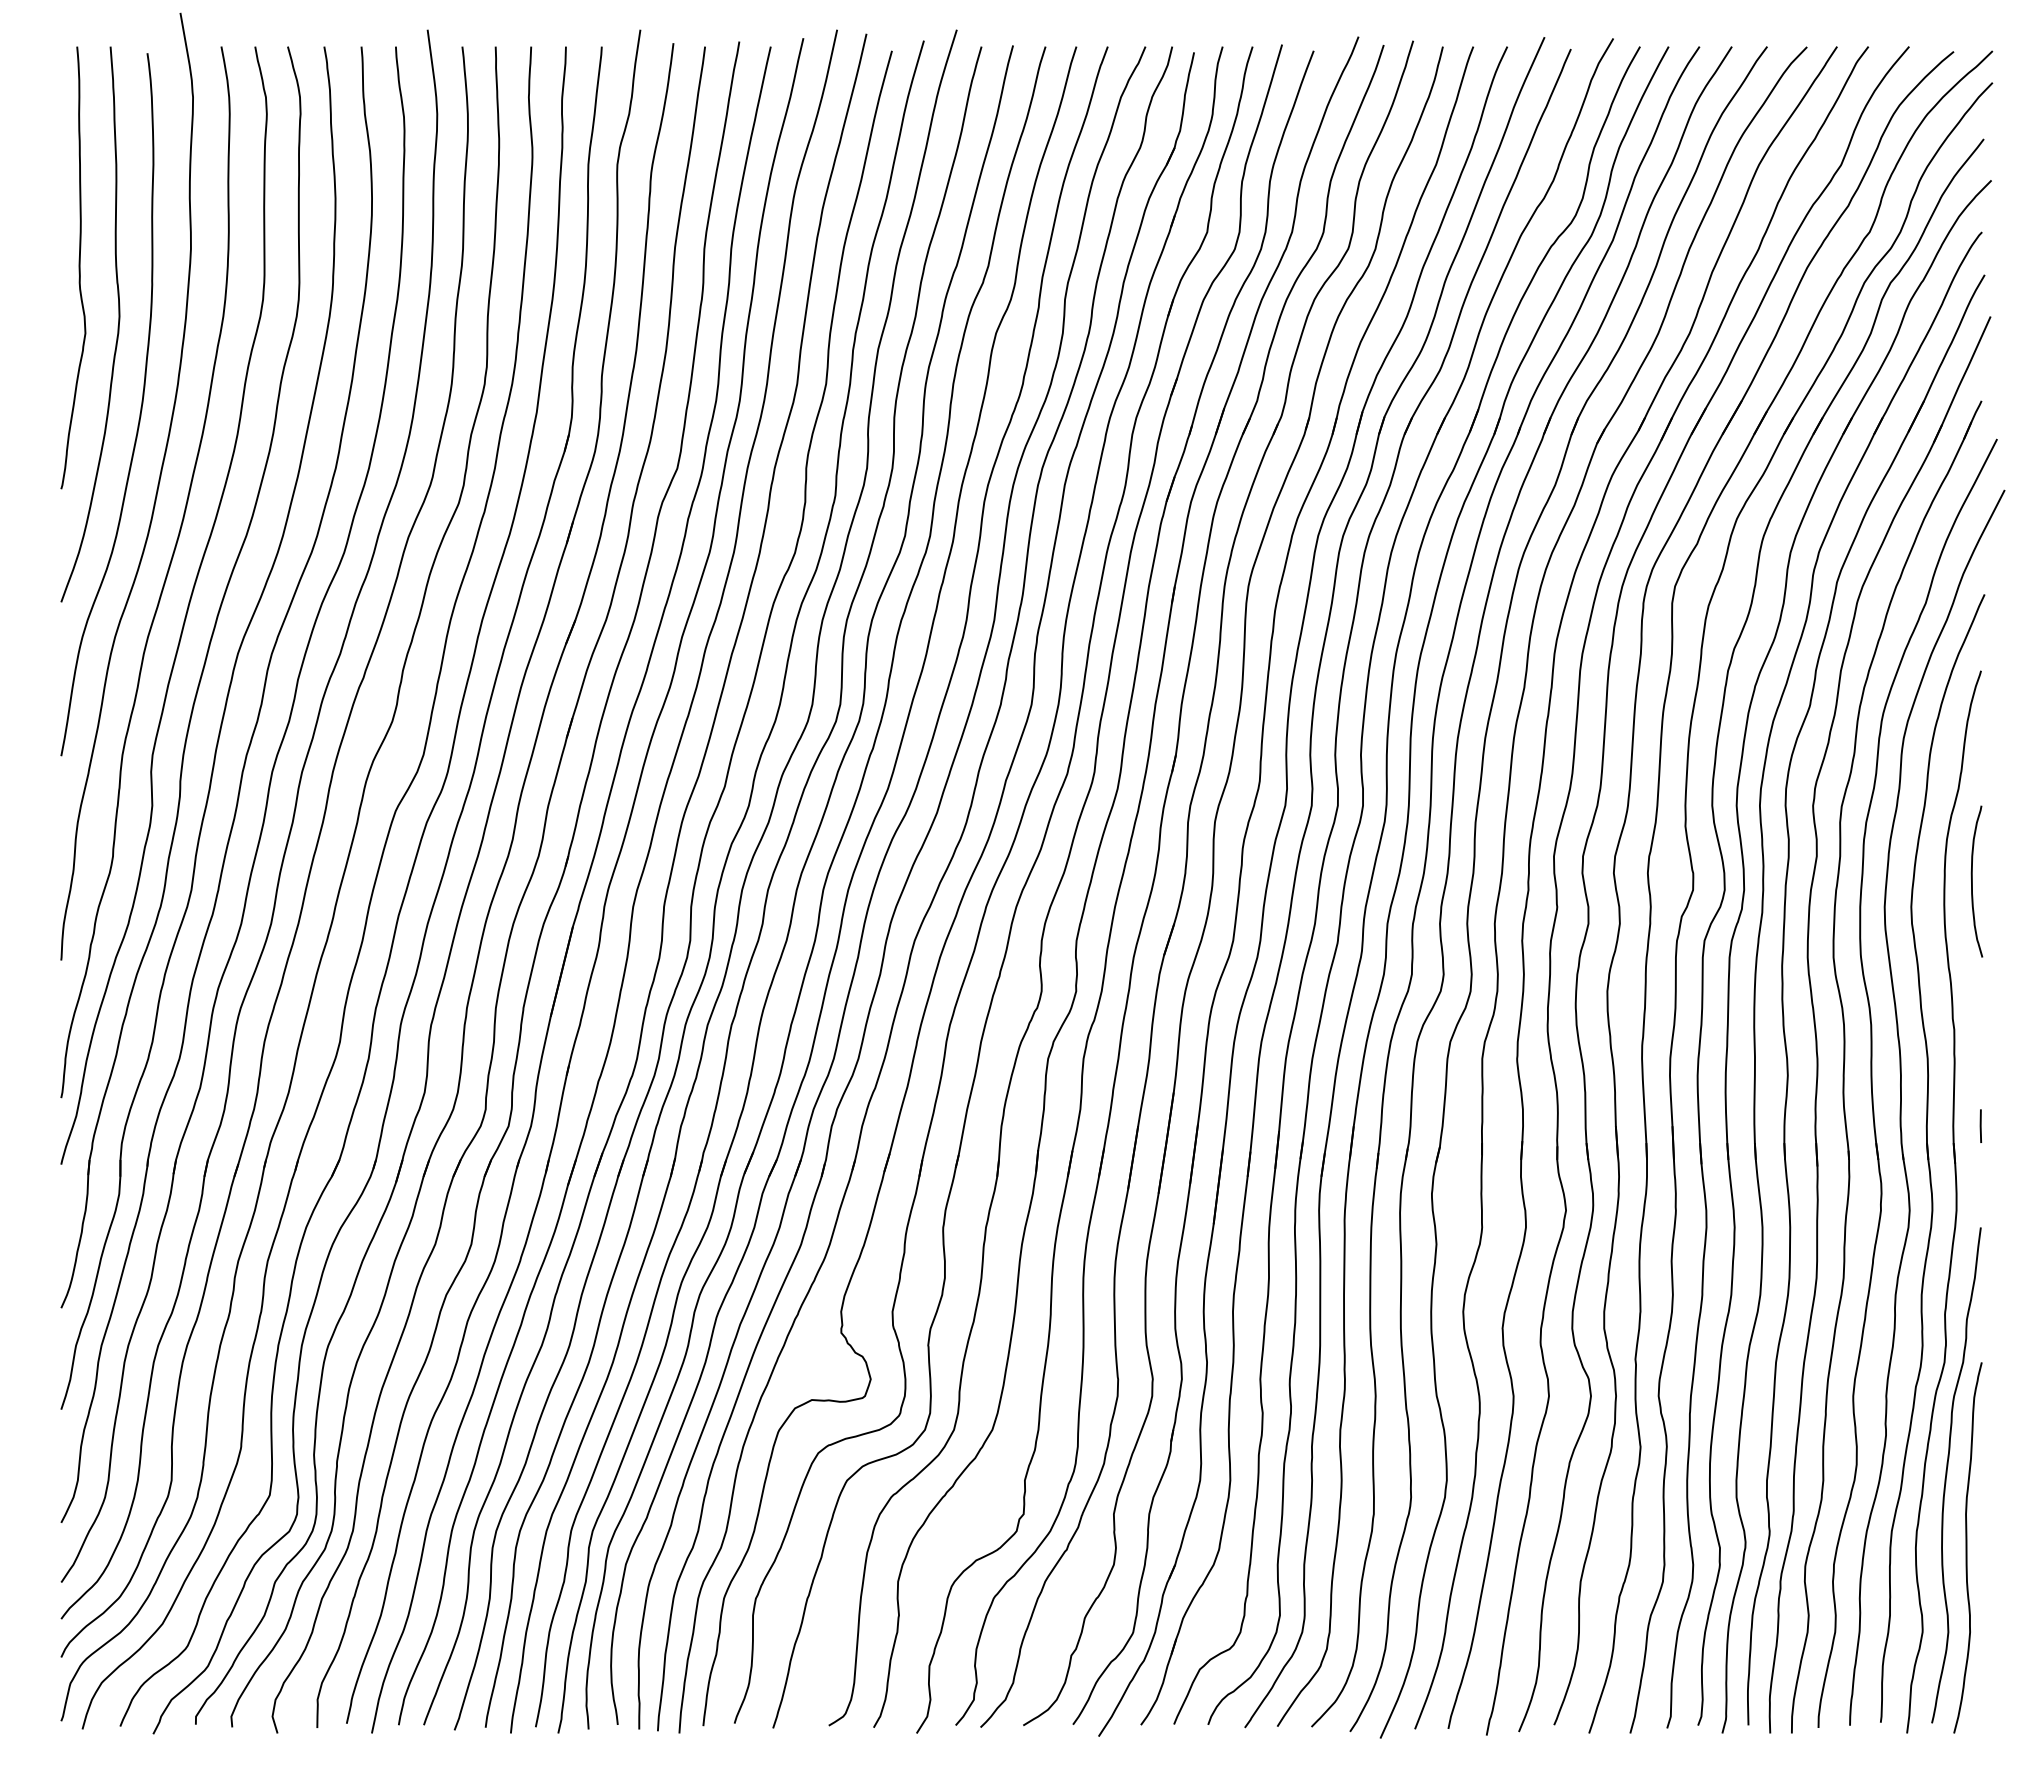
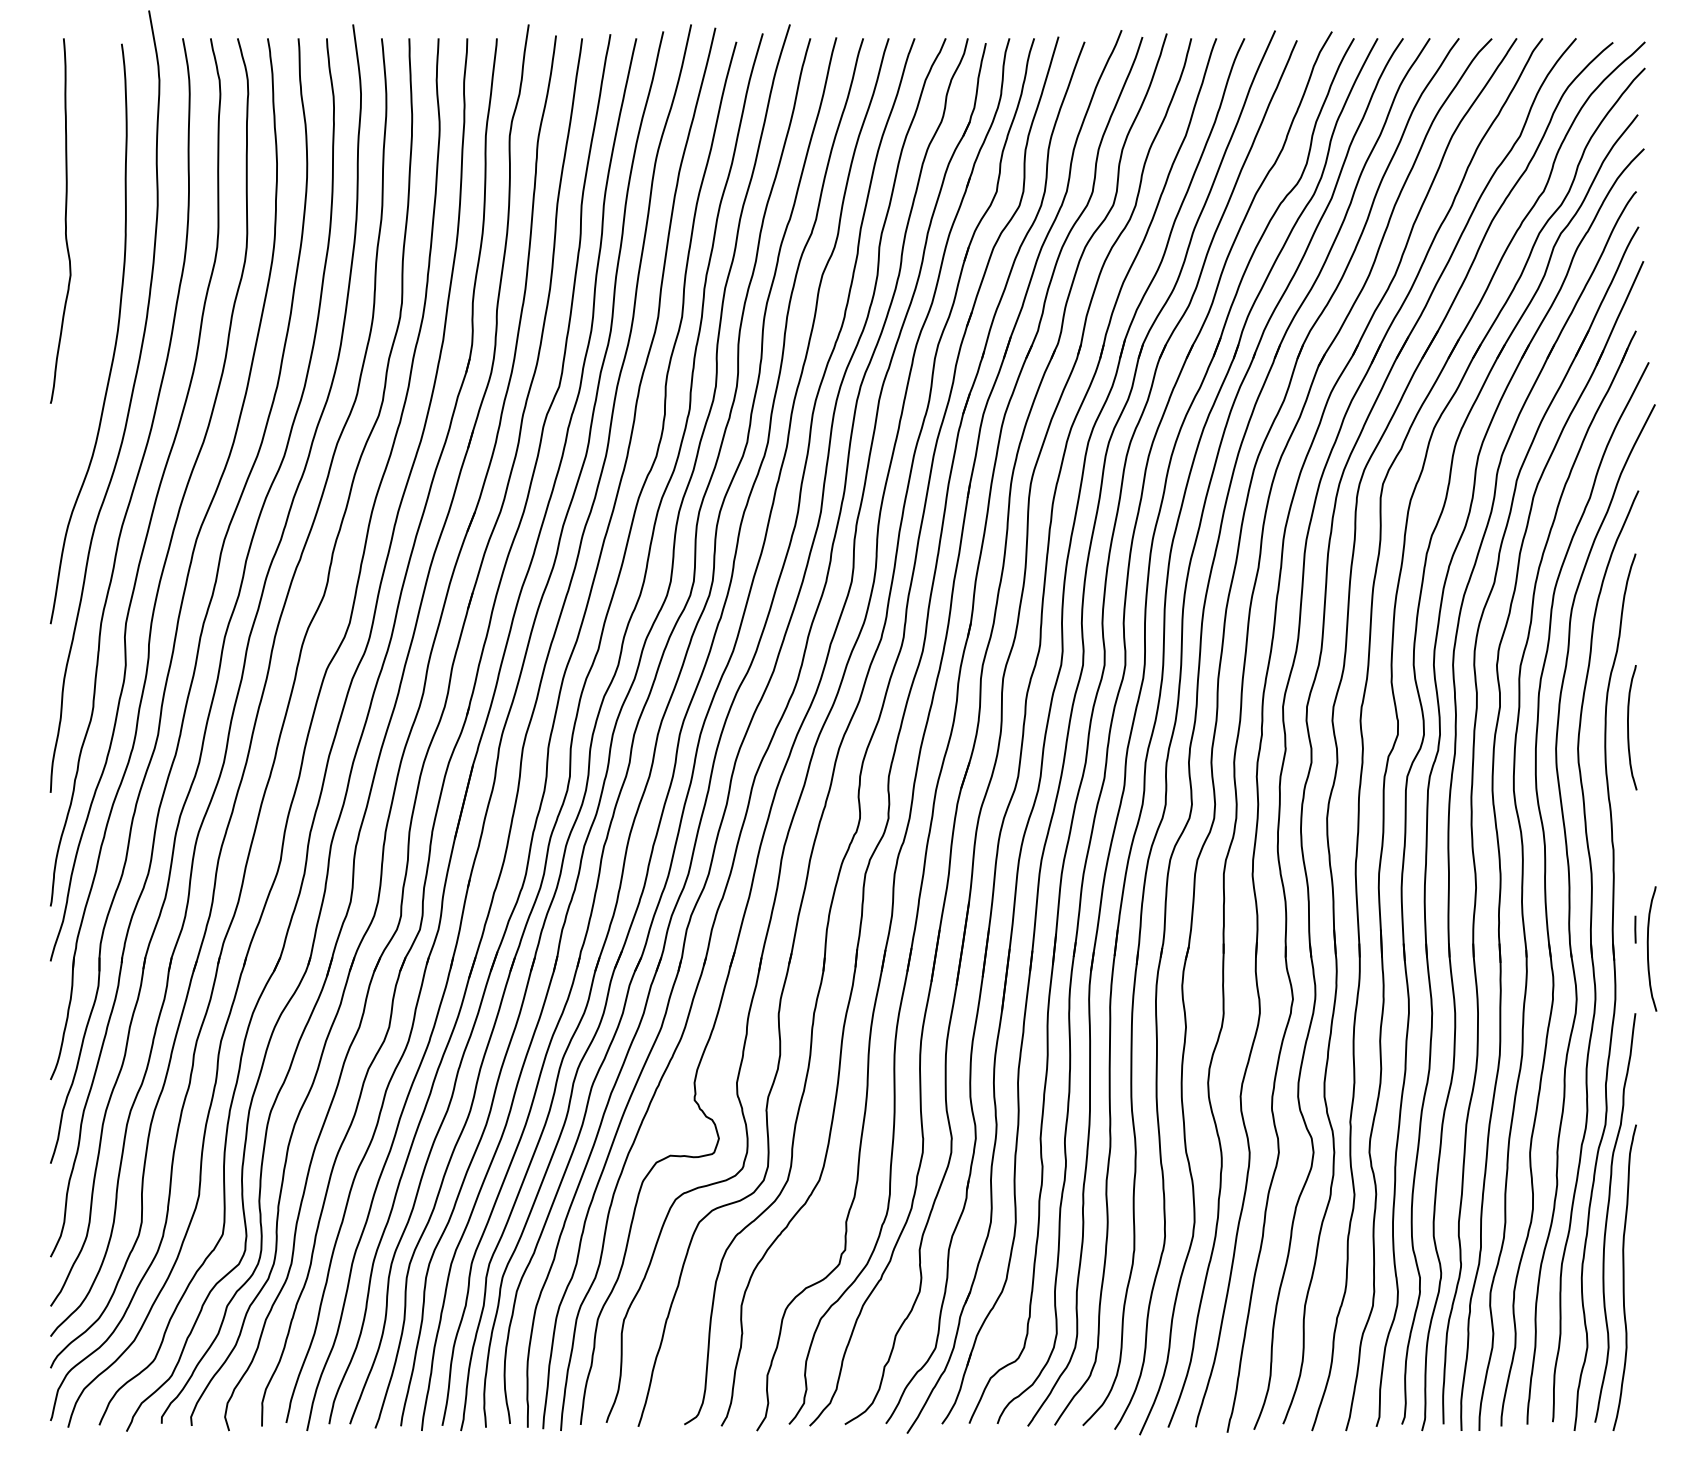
curve: (117, 326) -> (97, 269), removed
curve: (1996, 1149) -> (1648, 948), added

